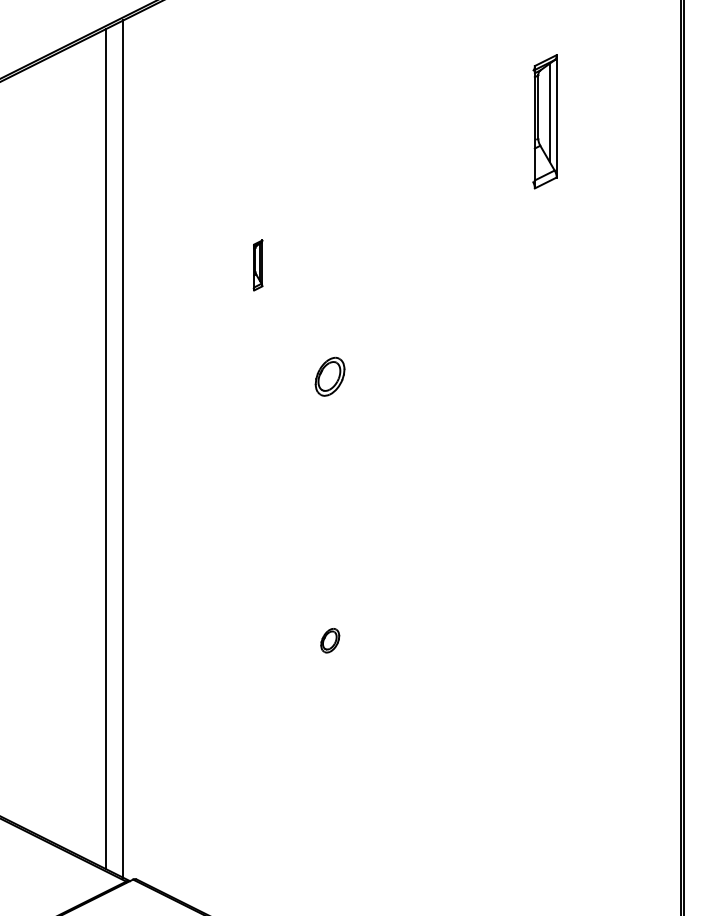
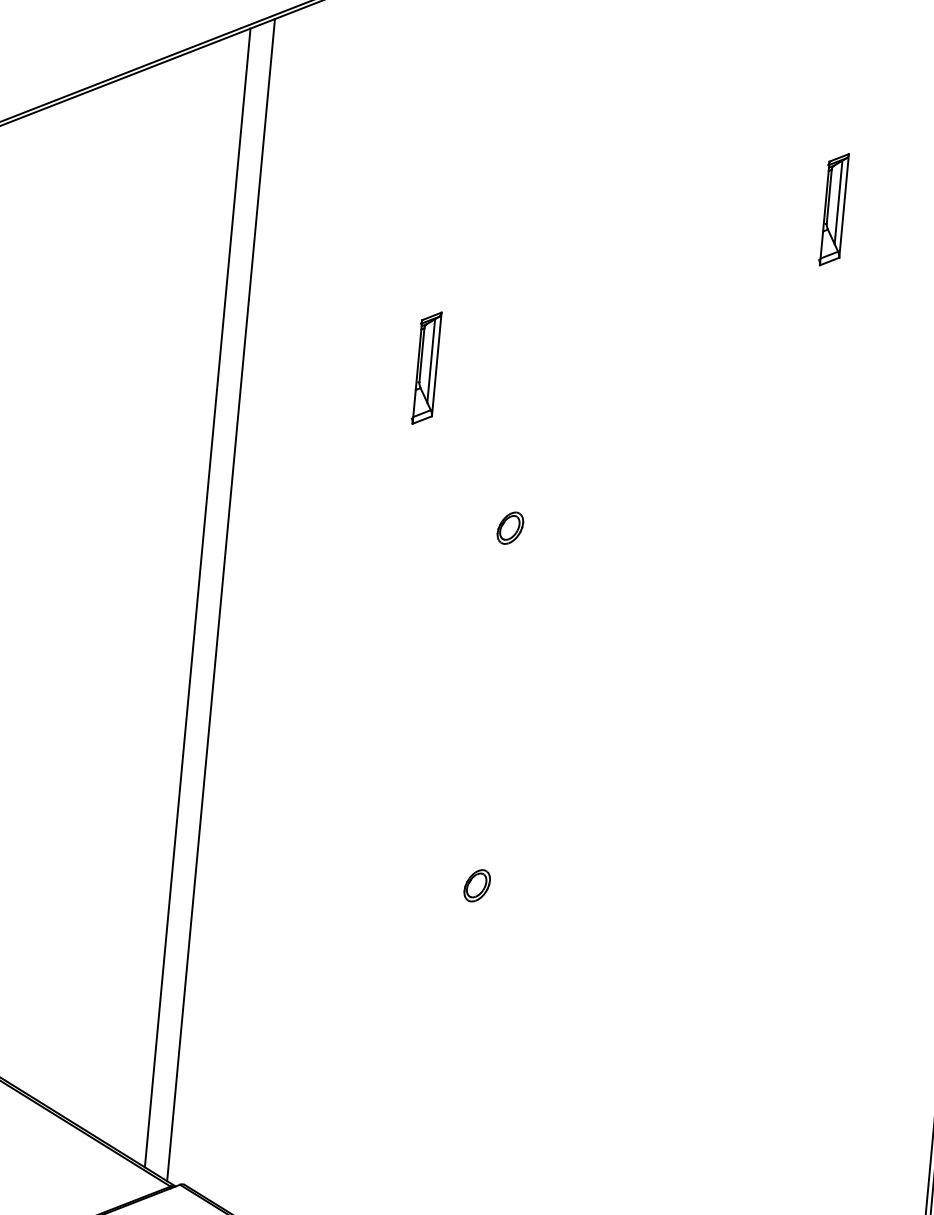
part: (545, 121) -> (834, 209), size x0.62
part: (257, 265) -> (425, 368), size x1.67
part: (330, 376) -> (510, 527), size x0.62

